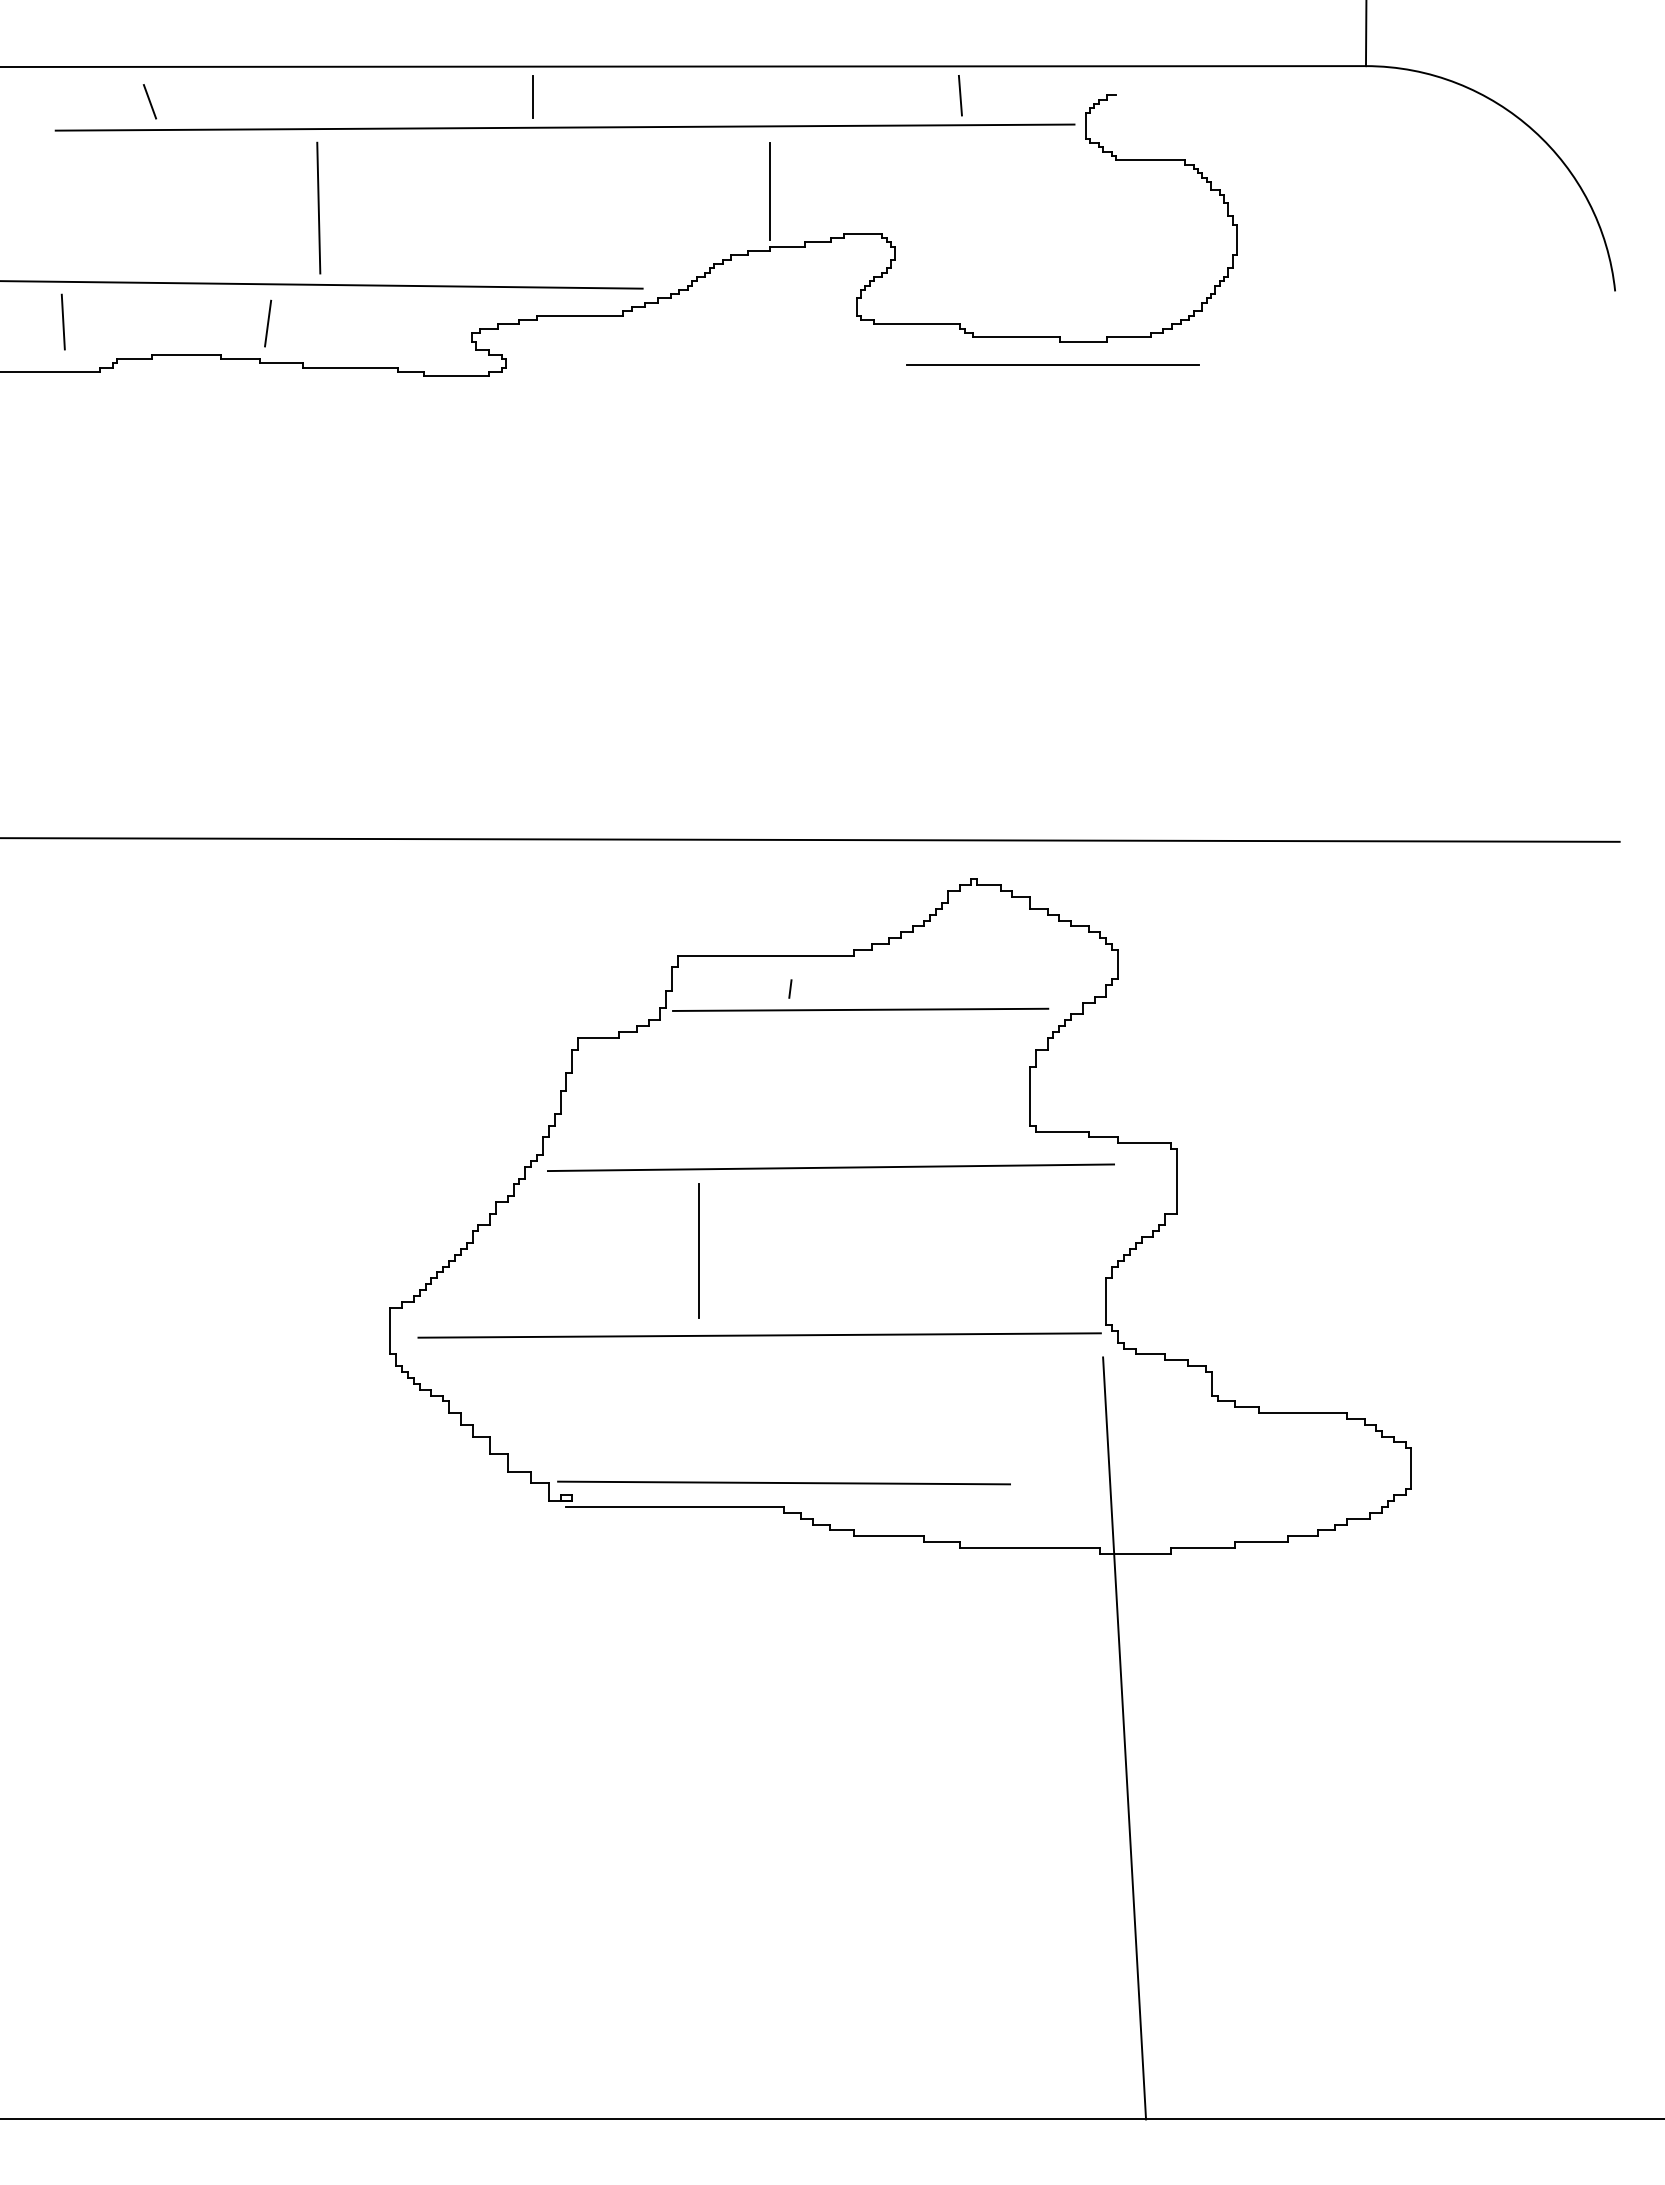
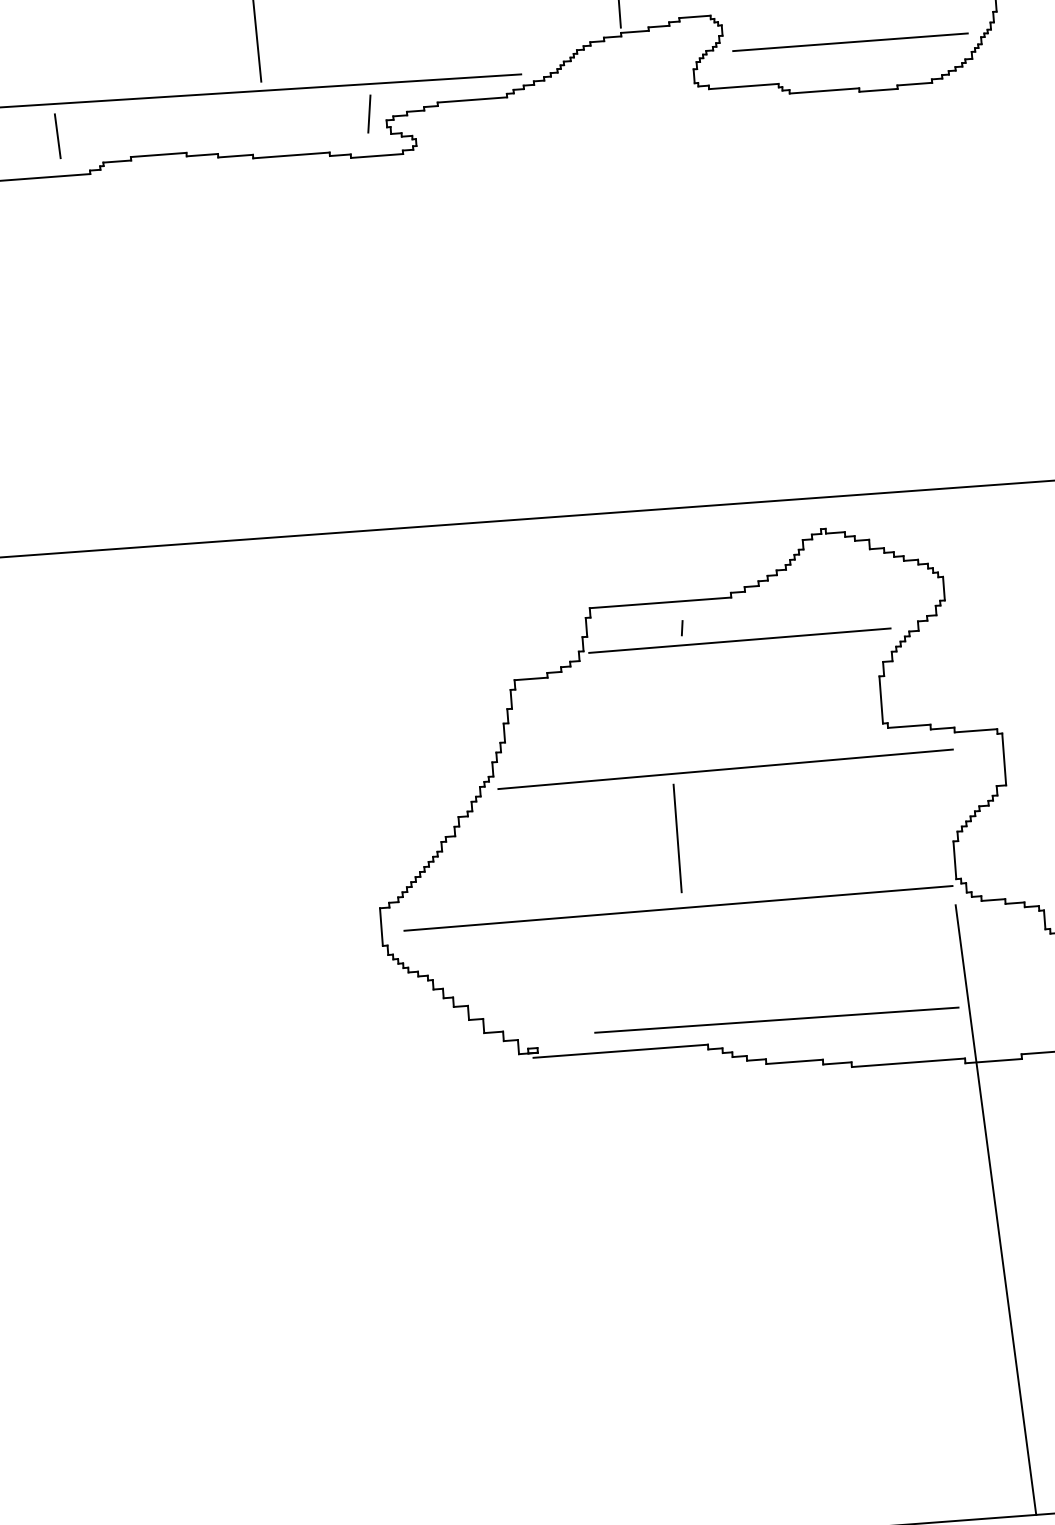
line: (268, 323) -> (369, 113), moved
line: (1052, 364) -> (849, 42), moved
line: (698, 1250) -> (677, 838), moved
line: (783, 1482) -> (776, 1019), moved

